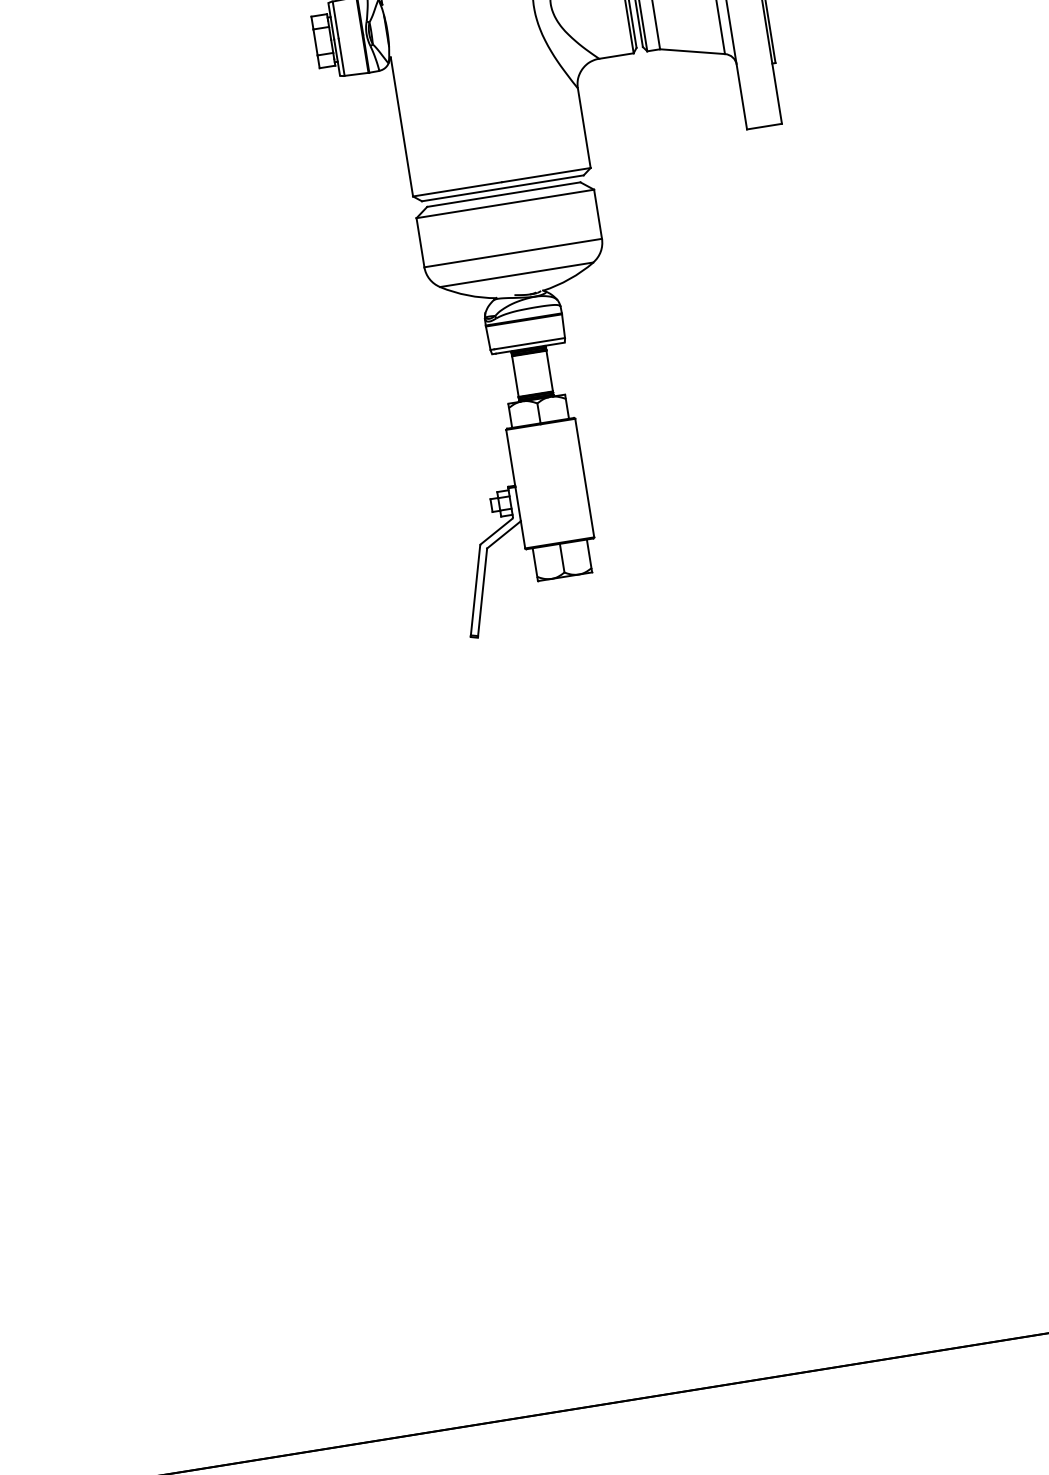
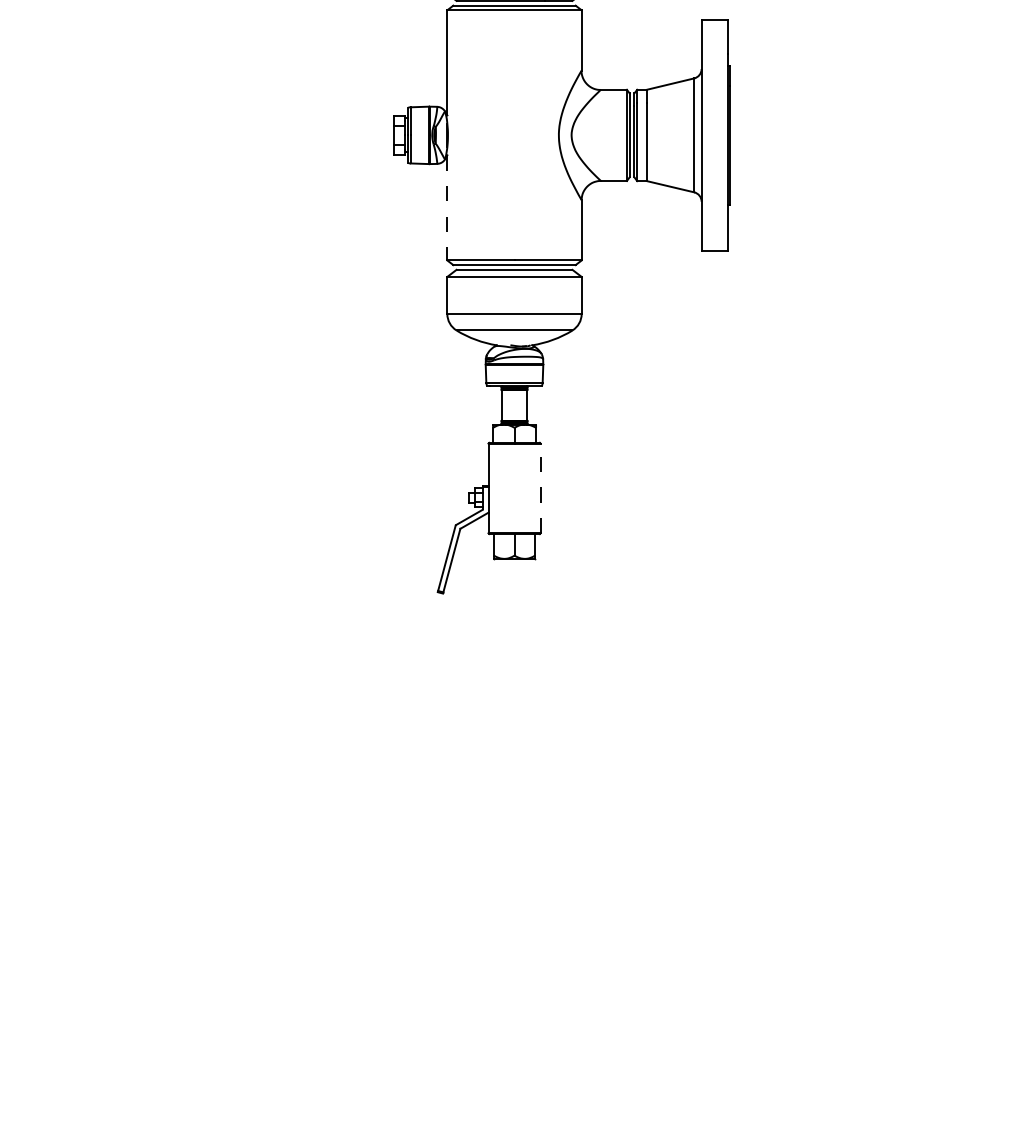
line: (402, 126) -> (447, 207), solid -> dashed
line: (584, 478) -> (540, 488), solid -> dashed

